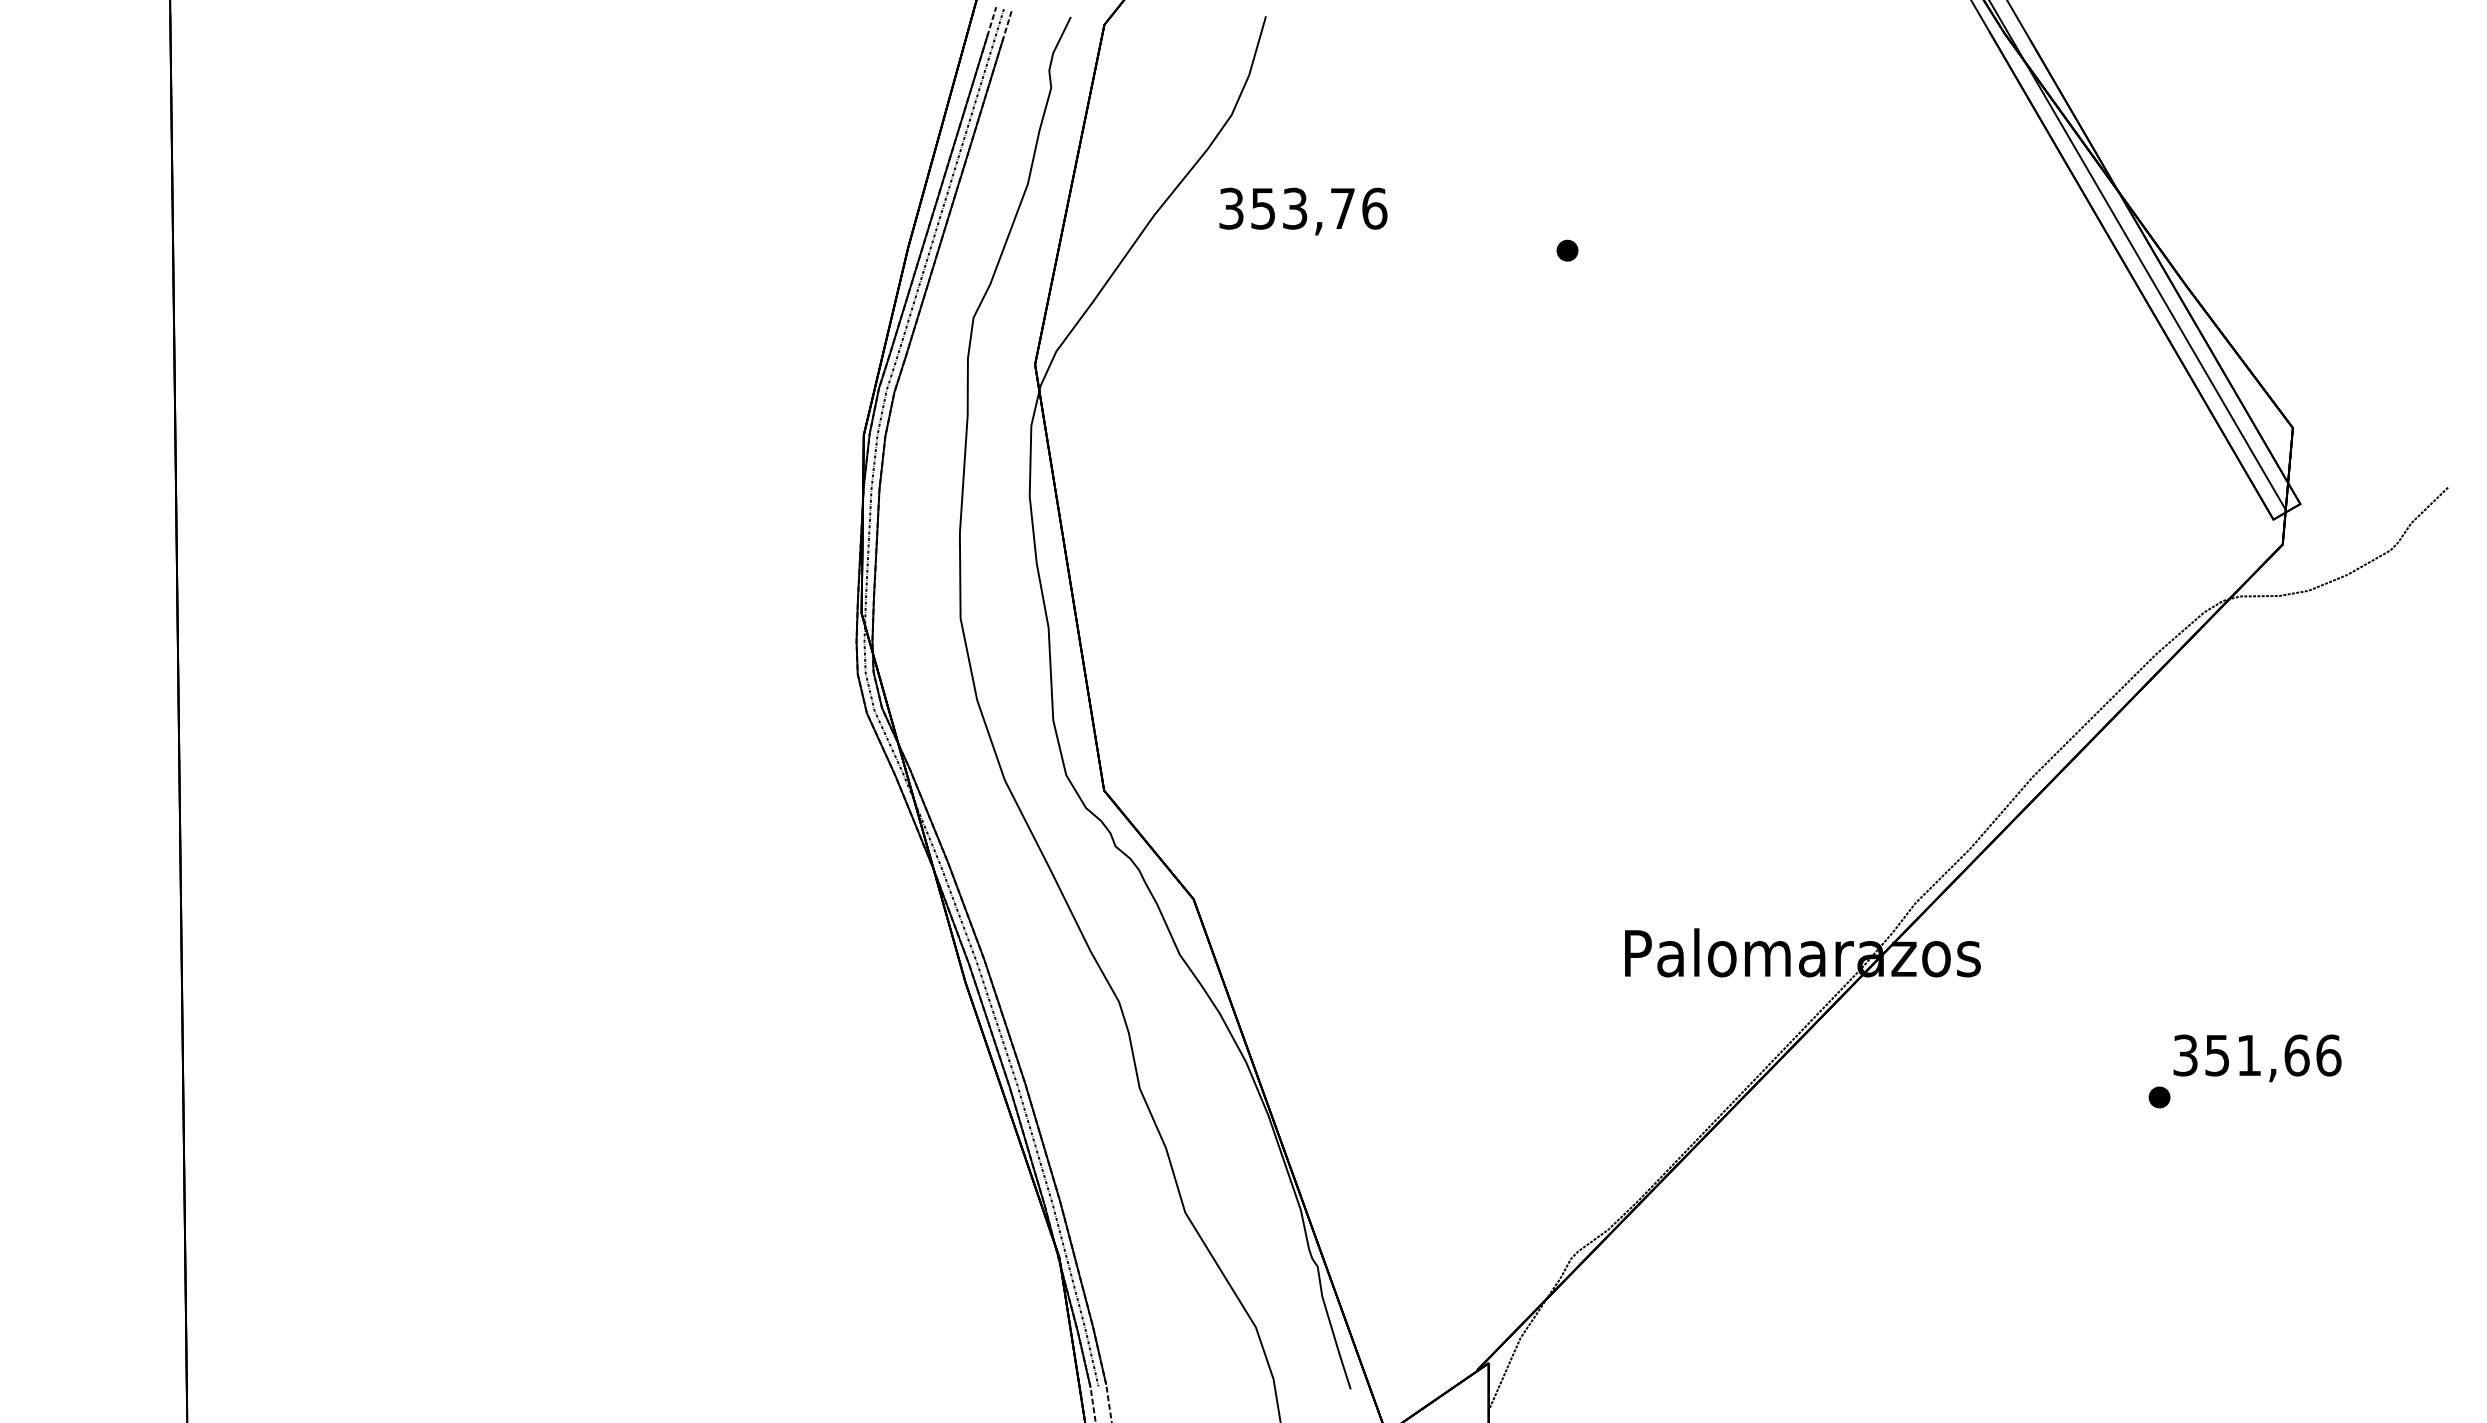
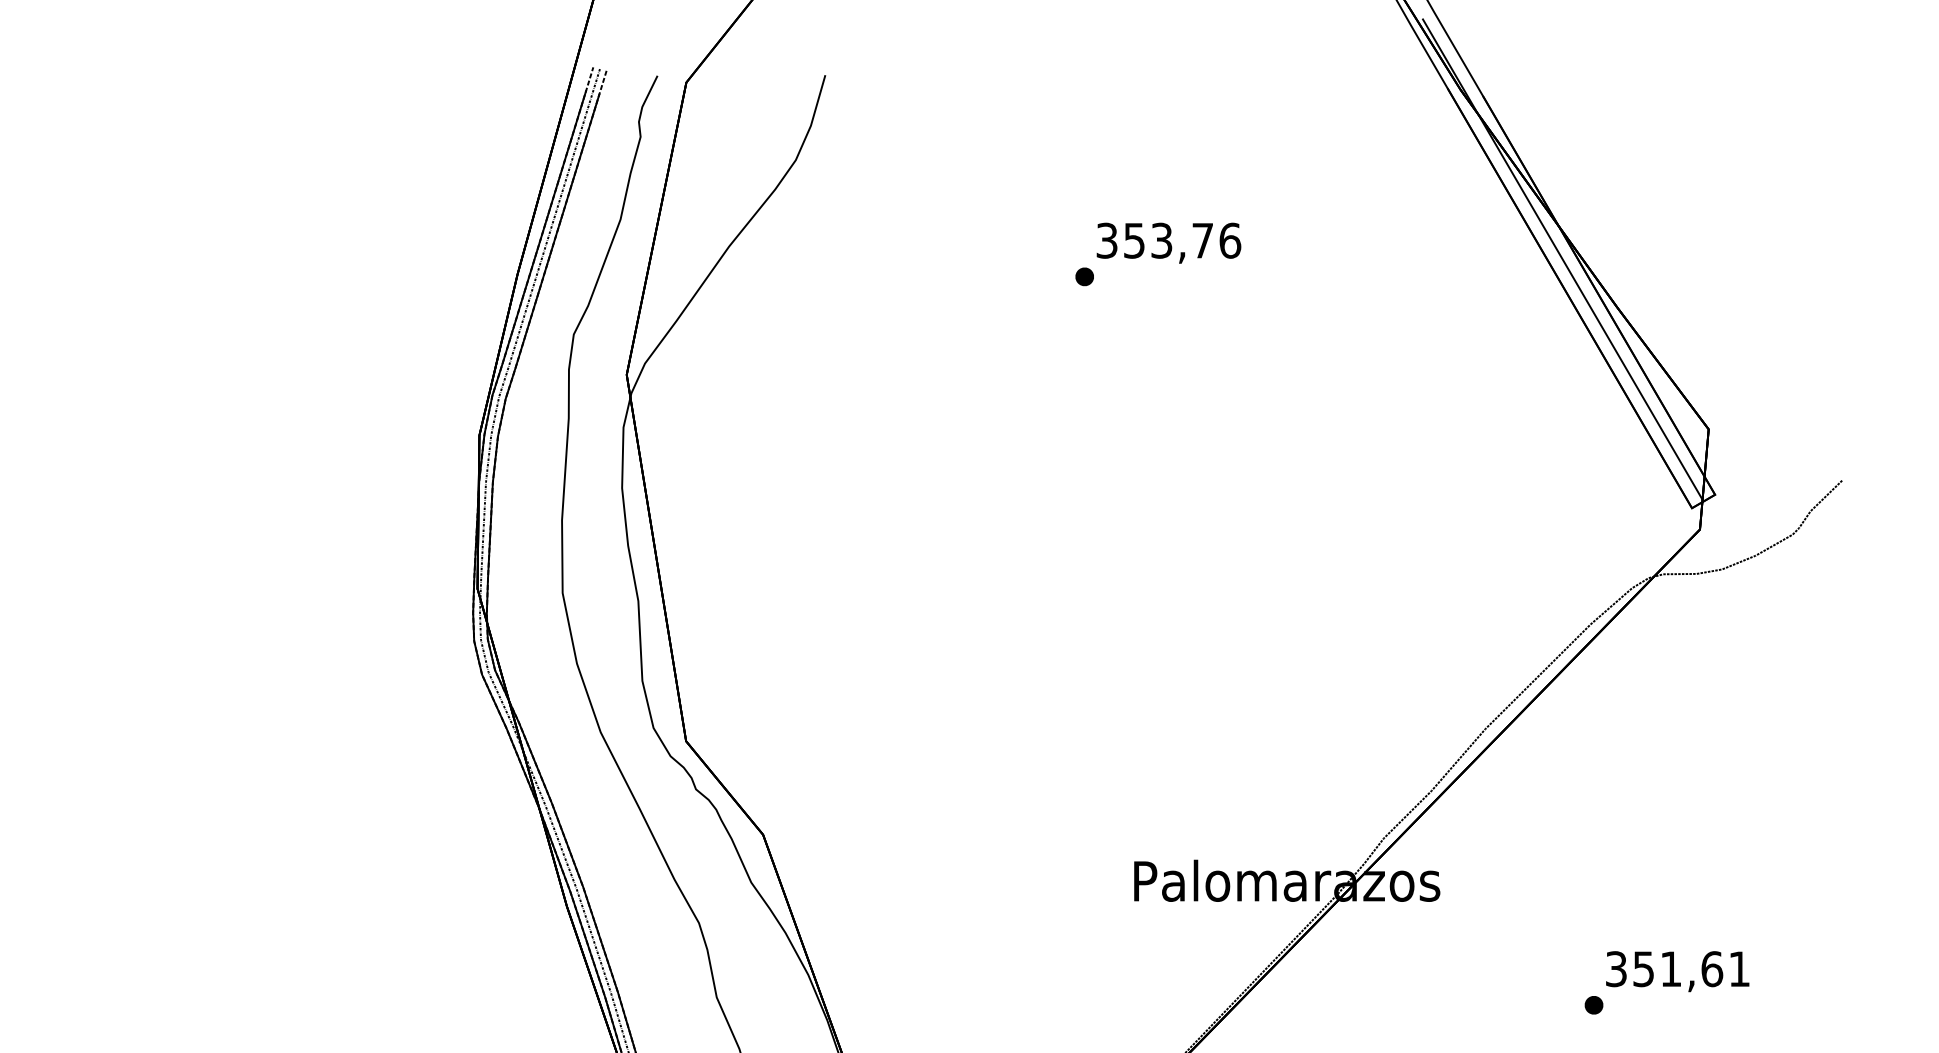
text: (1303, 211) -> (1169, 243), moved
text: (2328, 1055) -> (1739, 969), 351,66 -> 351,61

